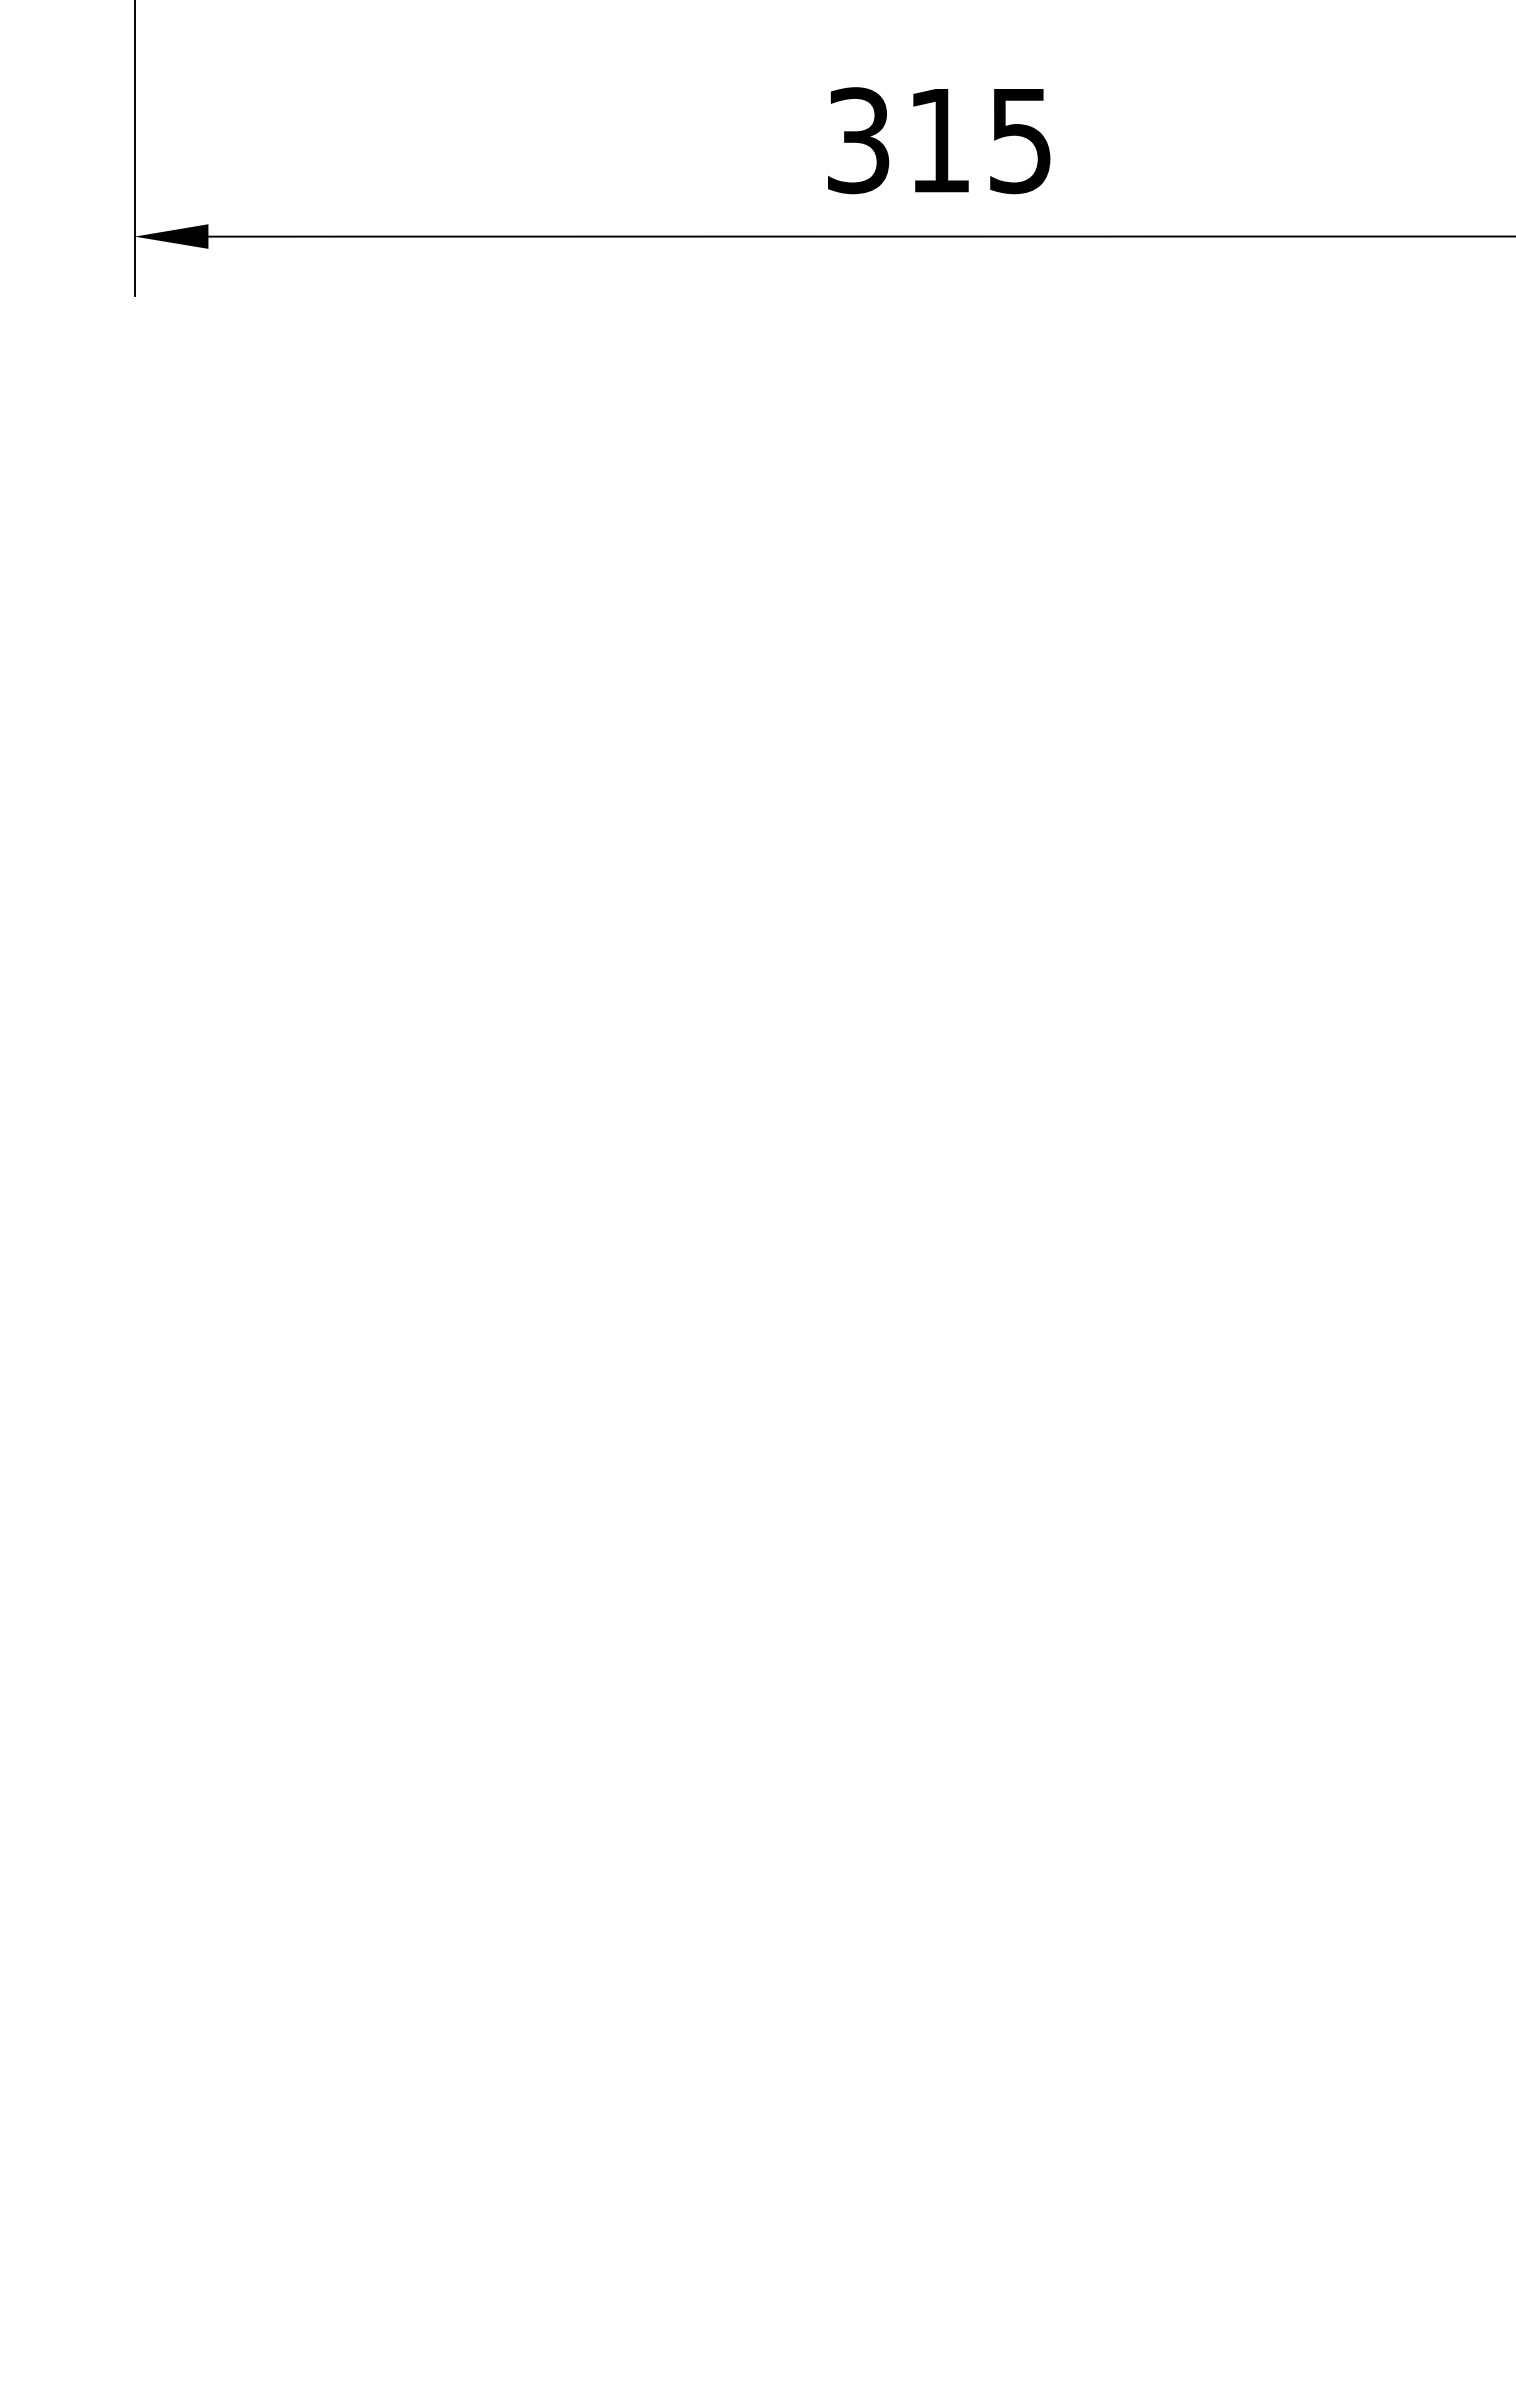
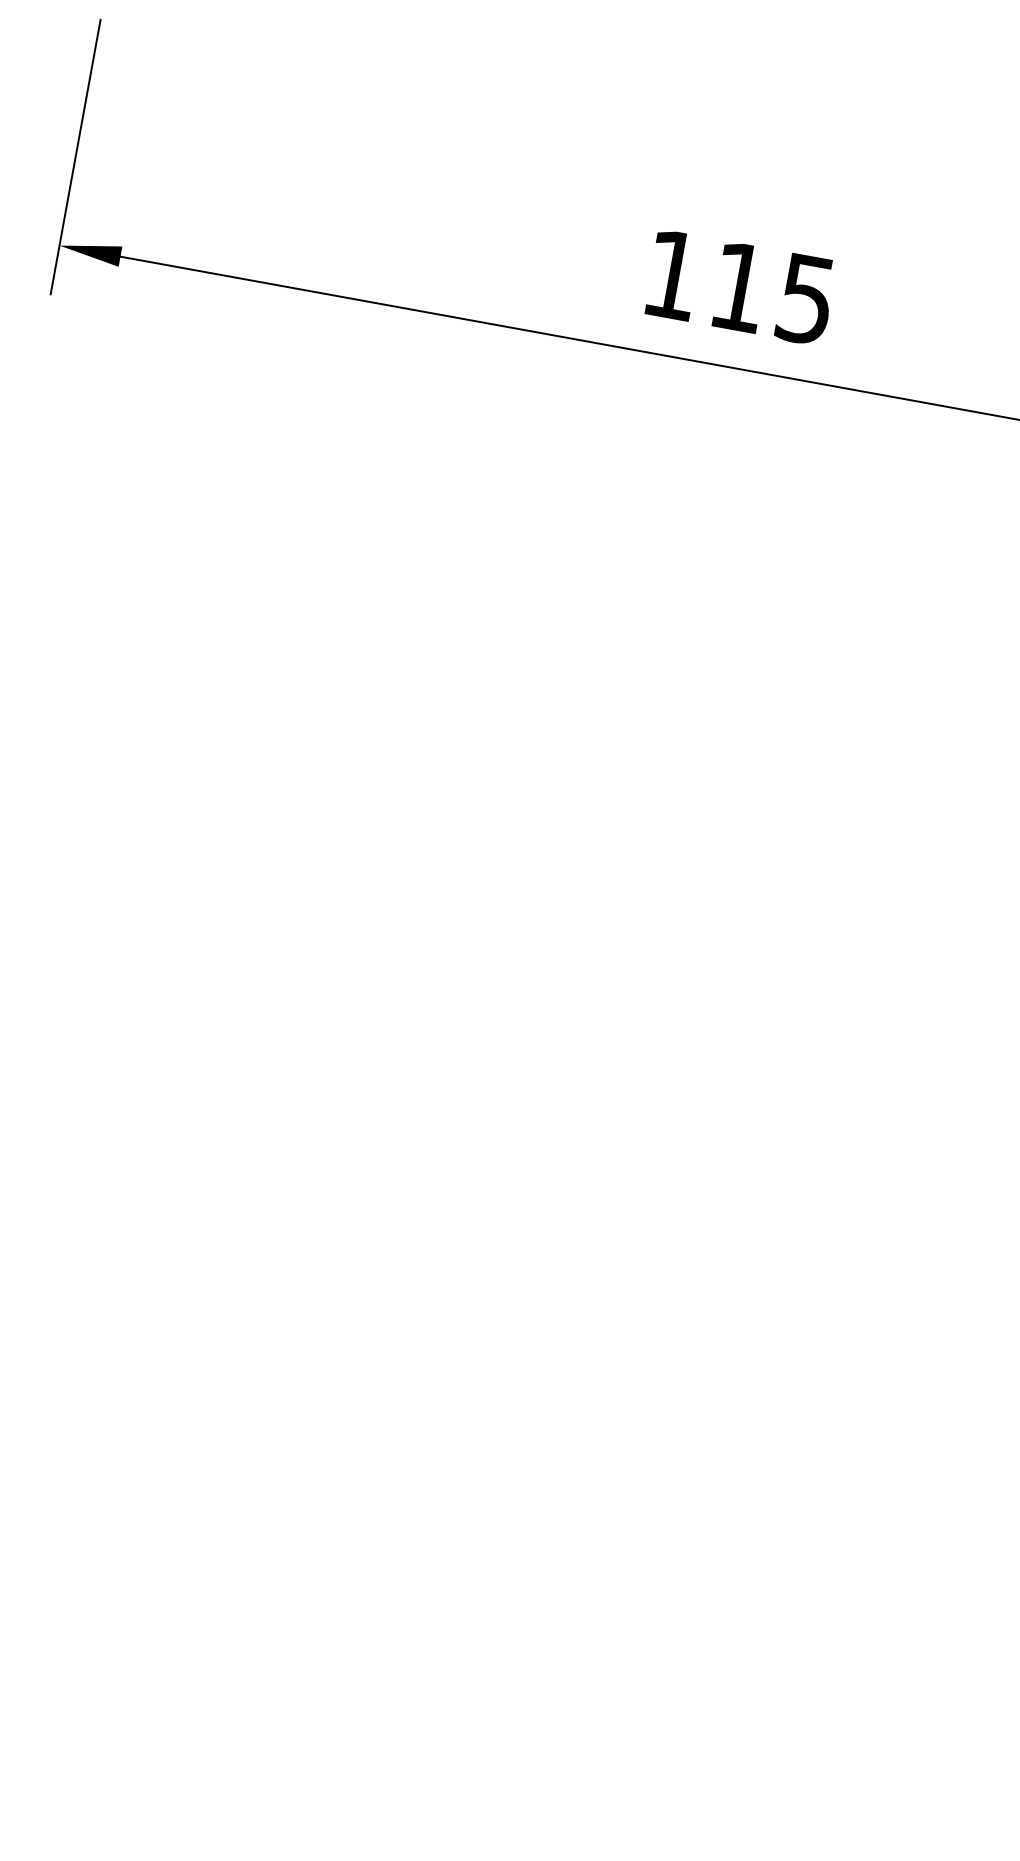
text: (858, 140) -> (672, 274), 315 -> 115

